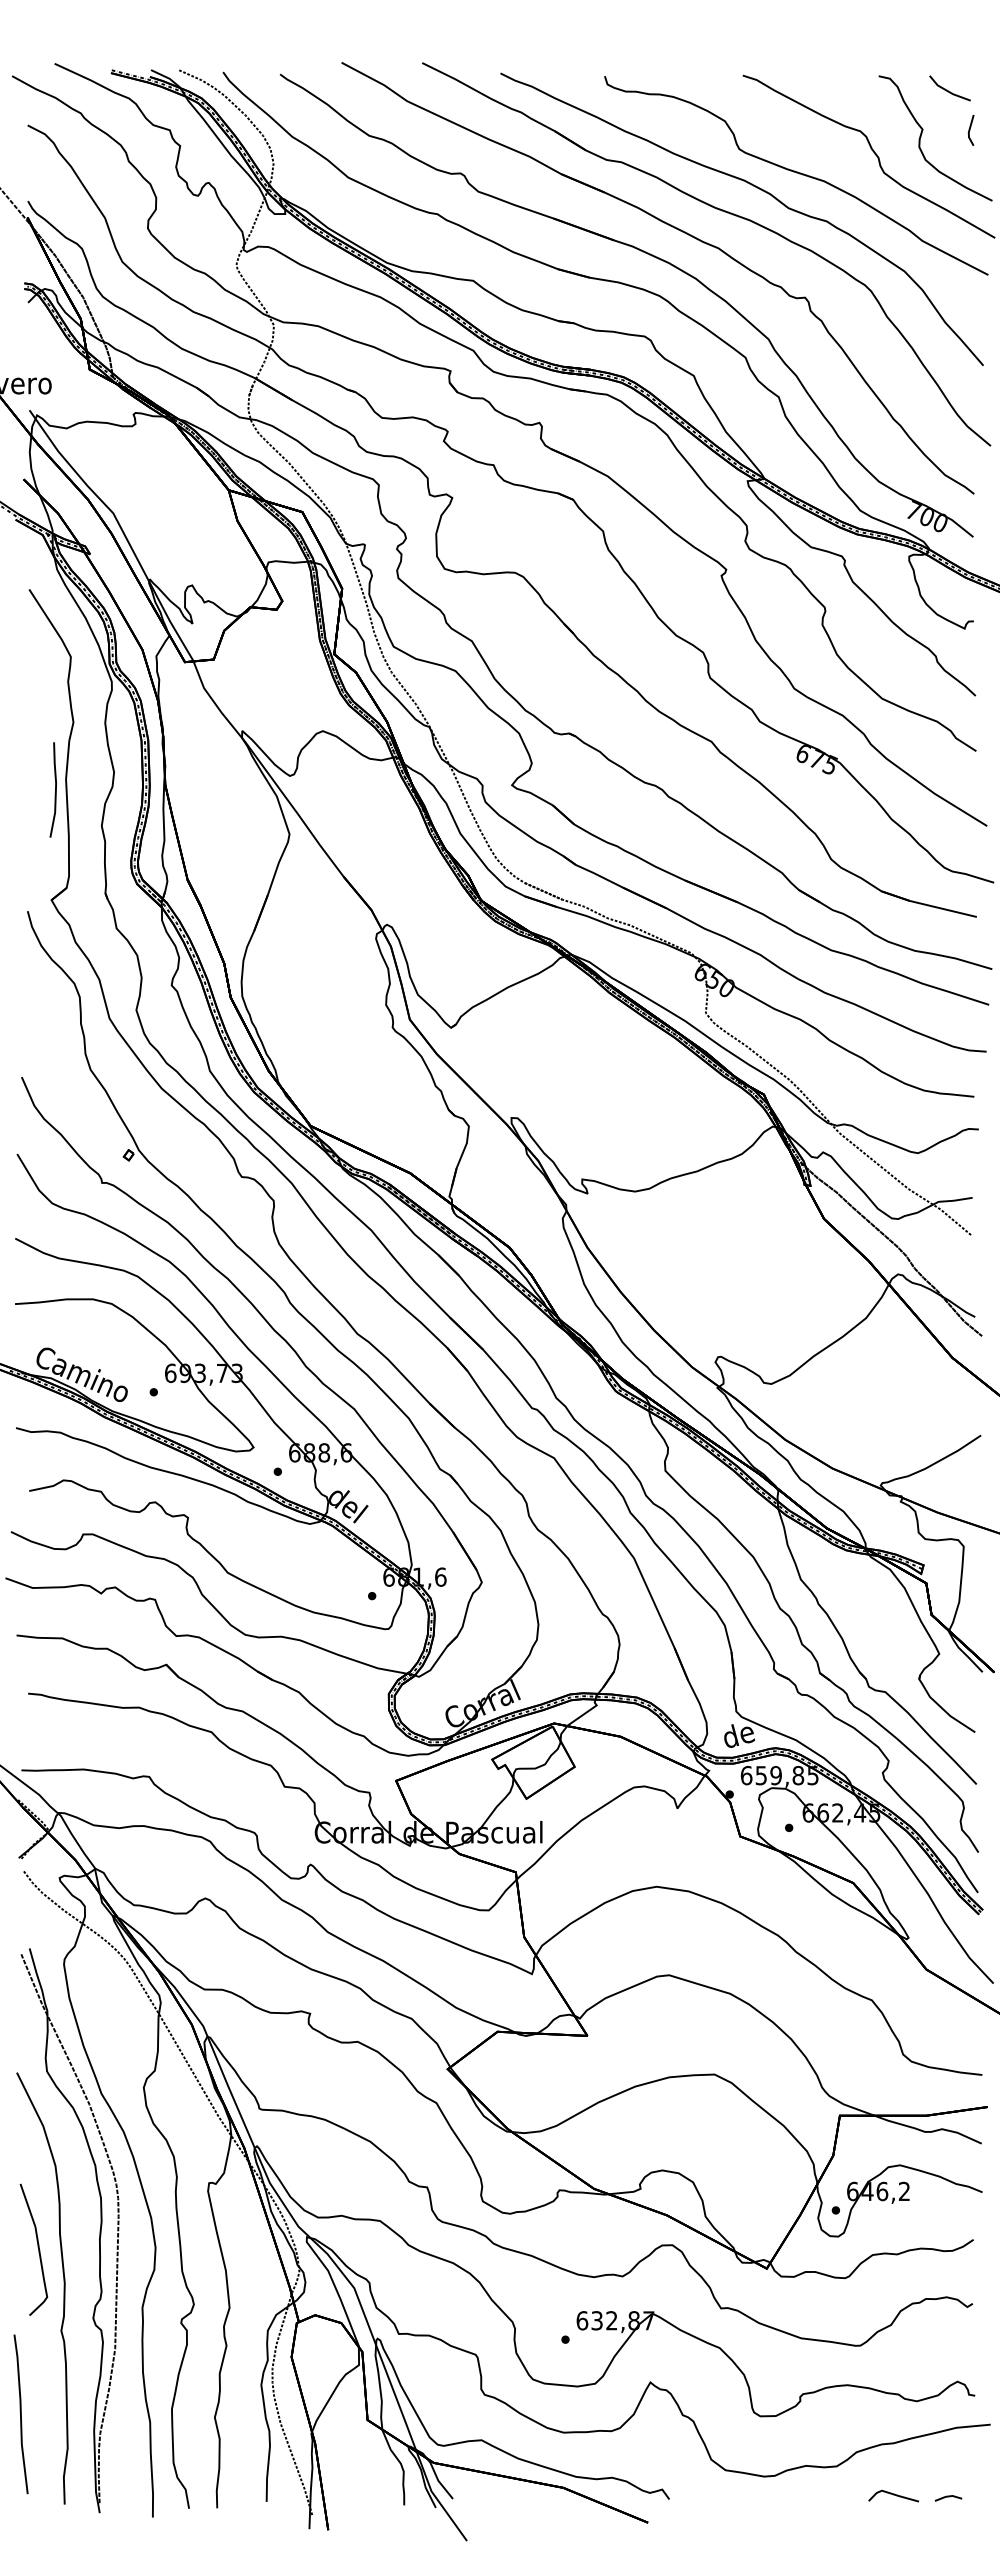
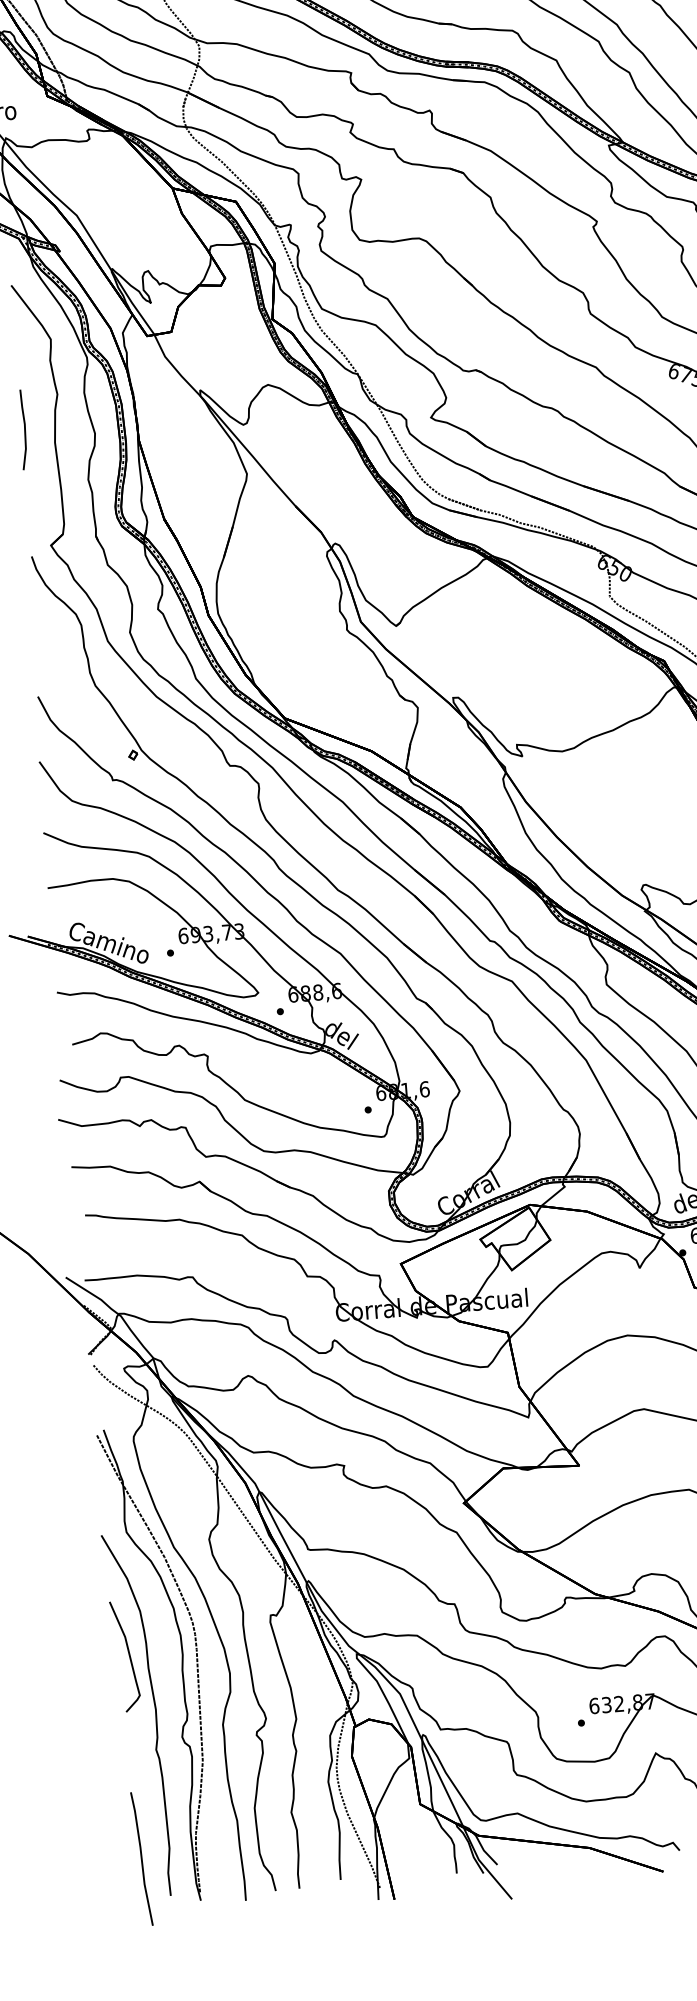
line: (55, 789) -> (24, 429), moved
curve: (37, 2247) -> (128, 1654), moved
line: (20, 2414) -> (141, 1859), moved

